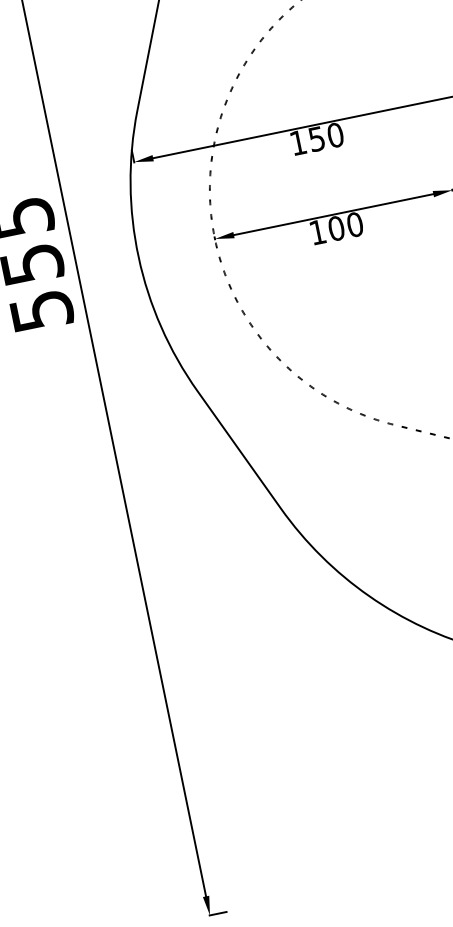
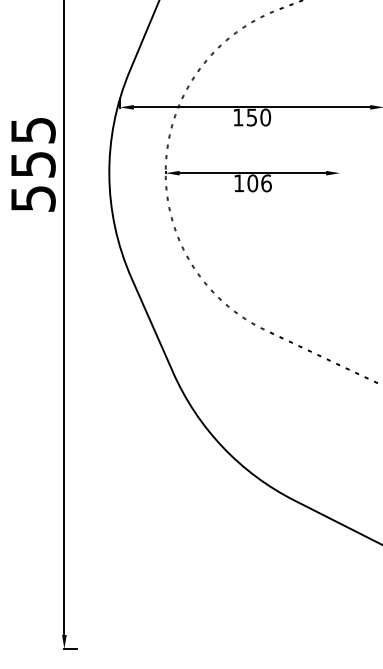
text: (354, 223) -> (266, 182), 100 -> 106

